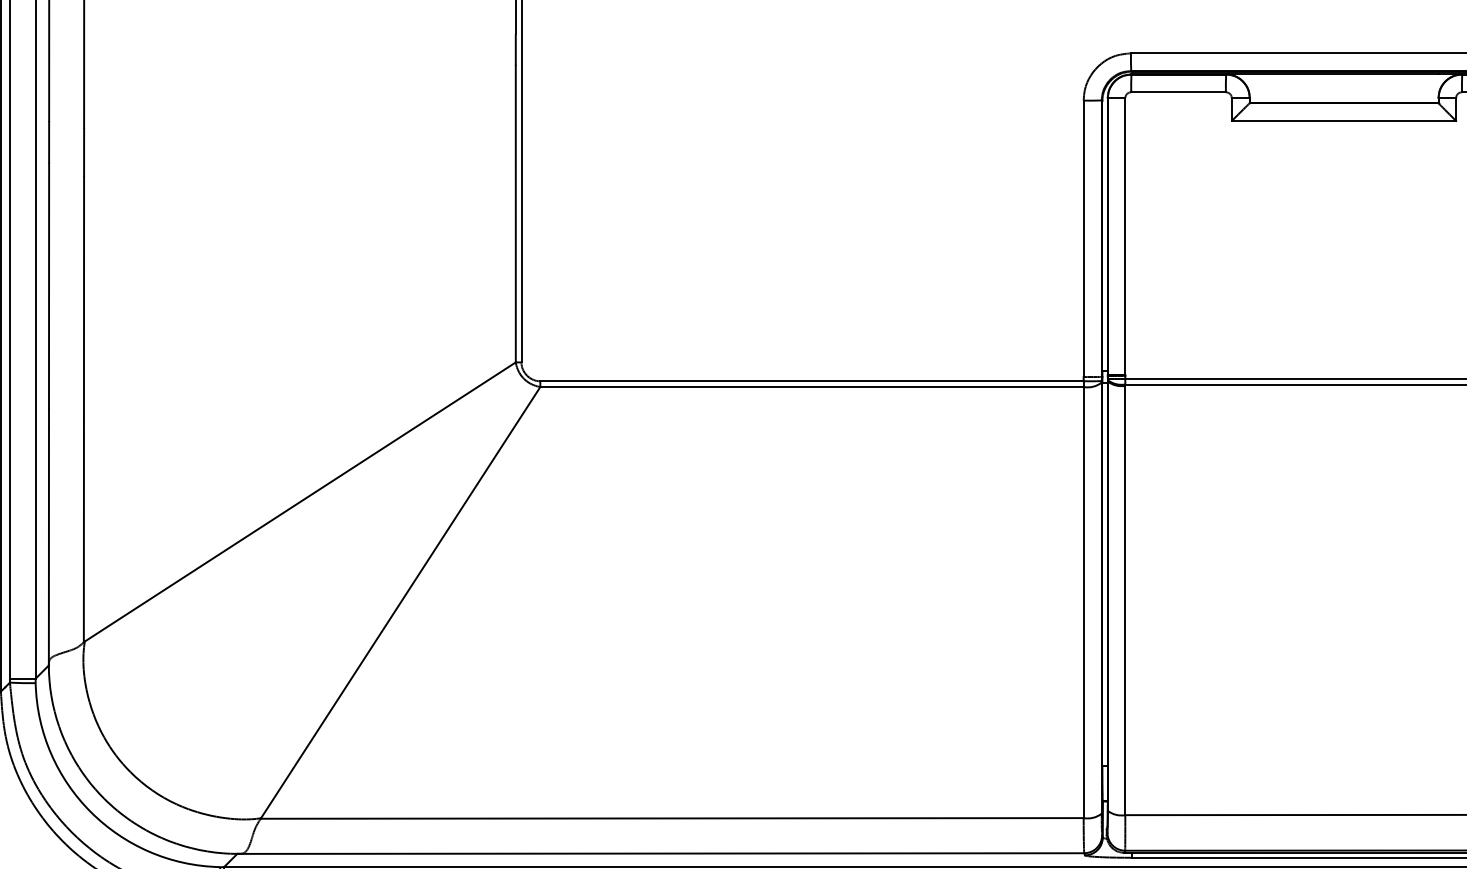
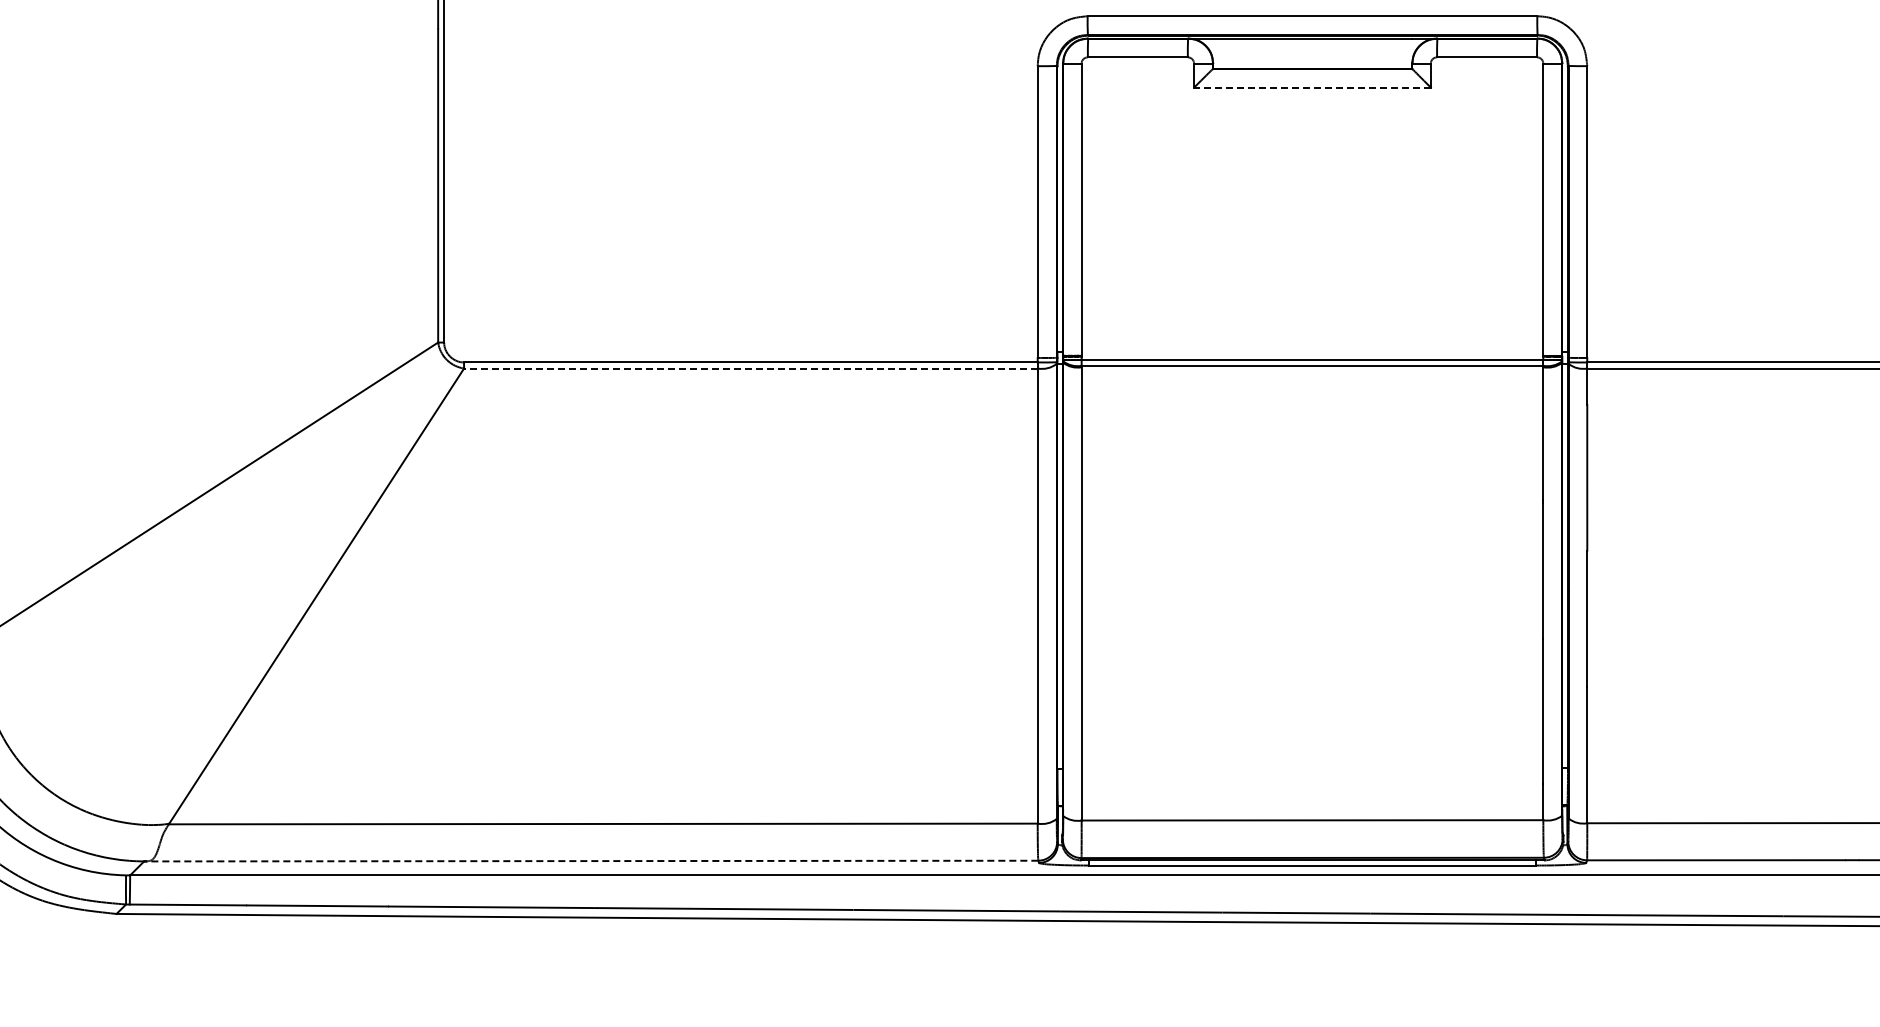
line: (1343, 120) -> (1311, 87), solid -> dashed
line: (811, 386) -> (750, 368), solid -> dashed
line: (660, 853) -> (590, 861), solid -> dashed

